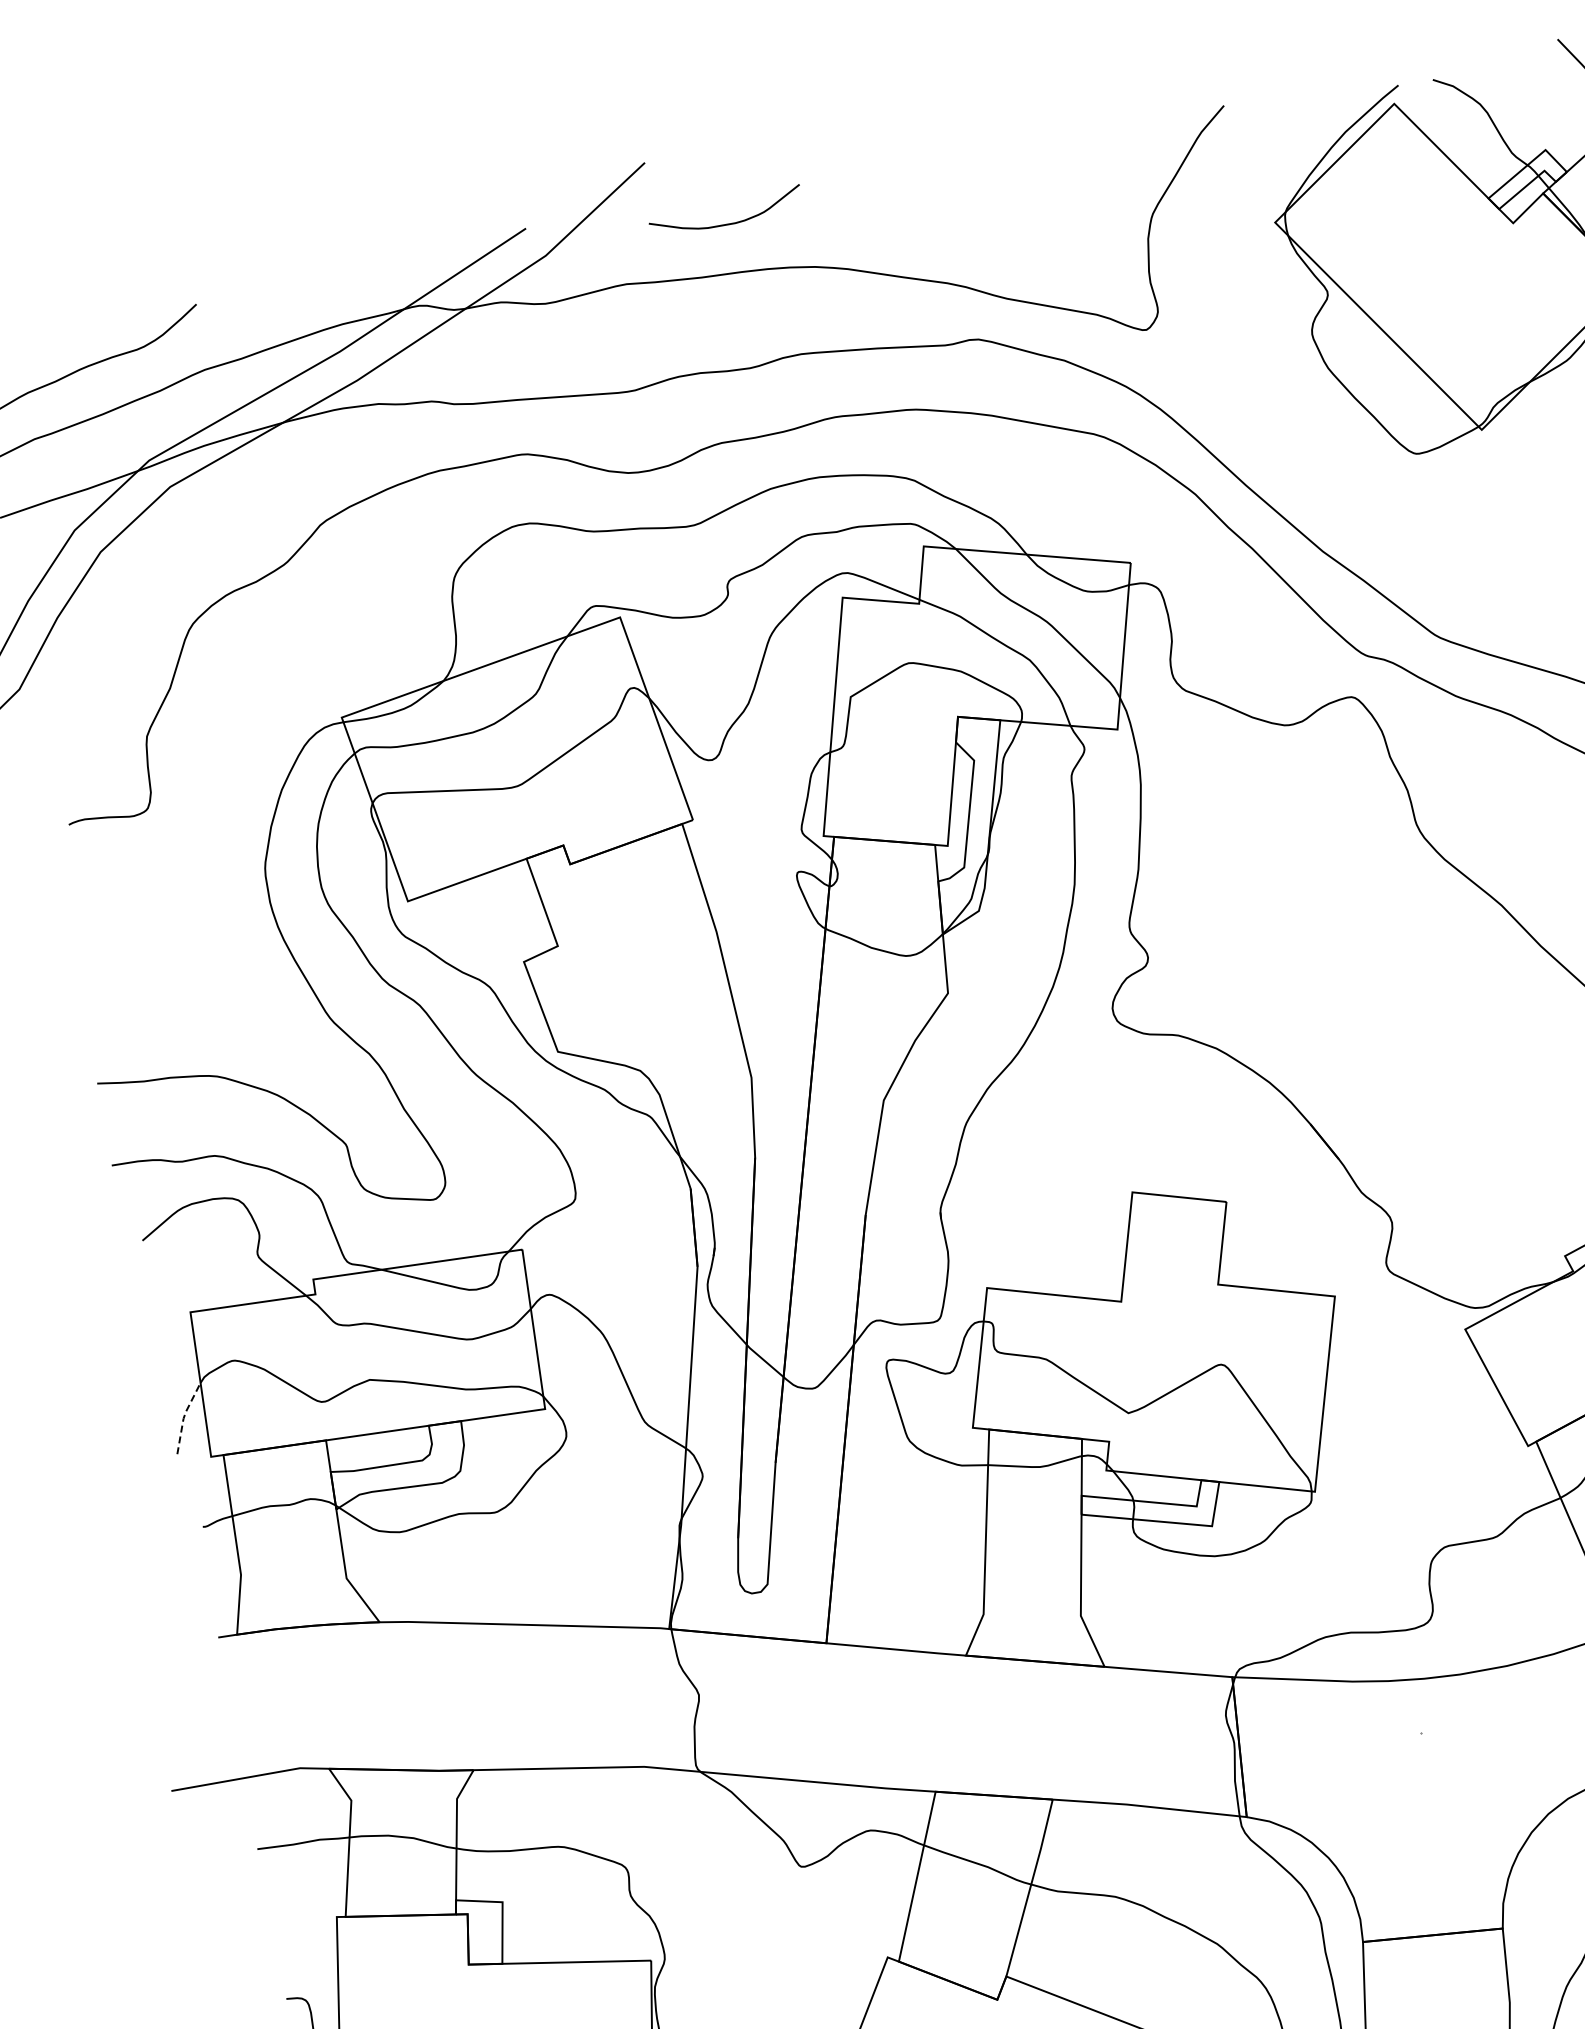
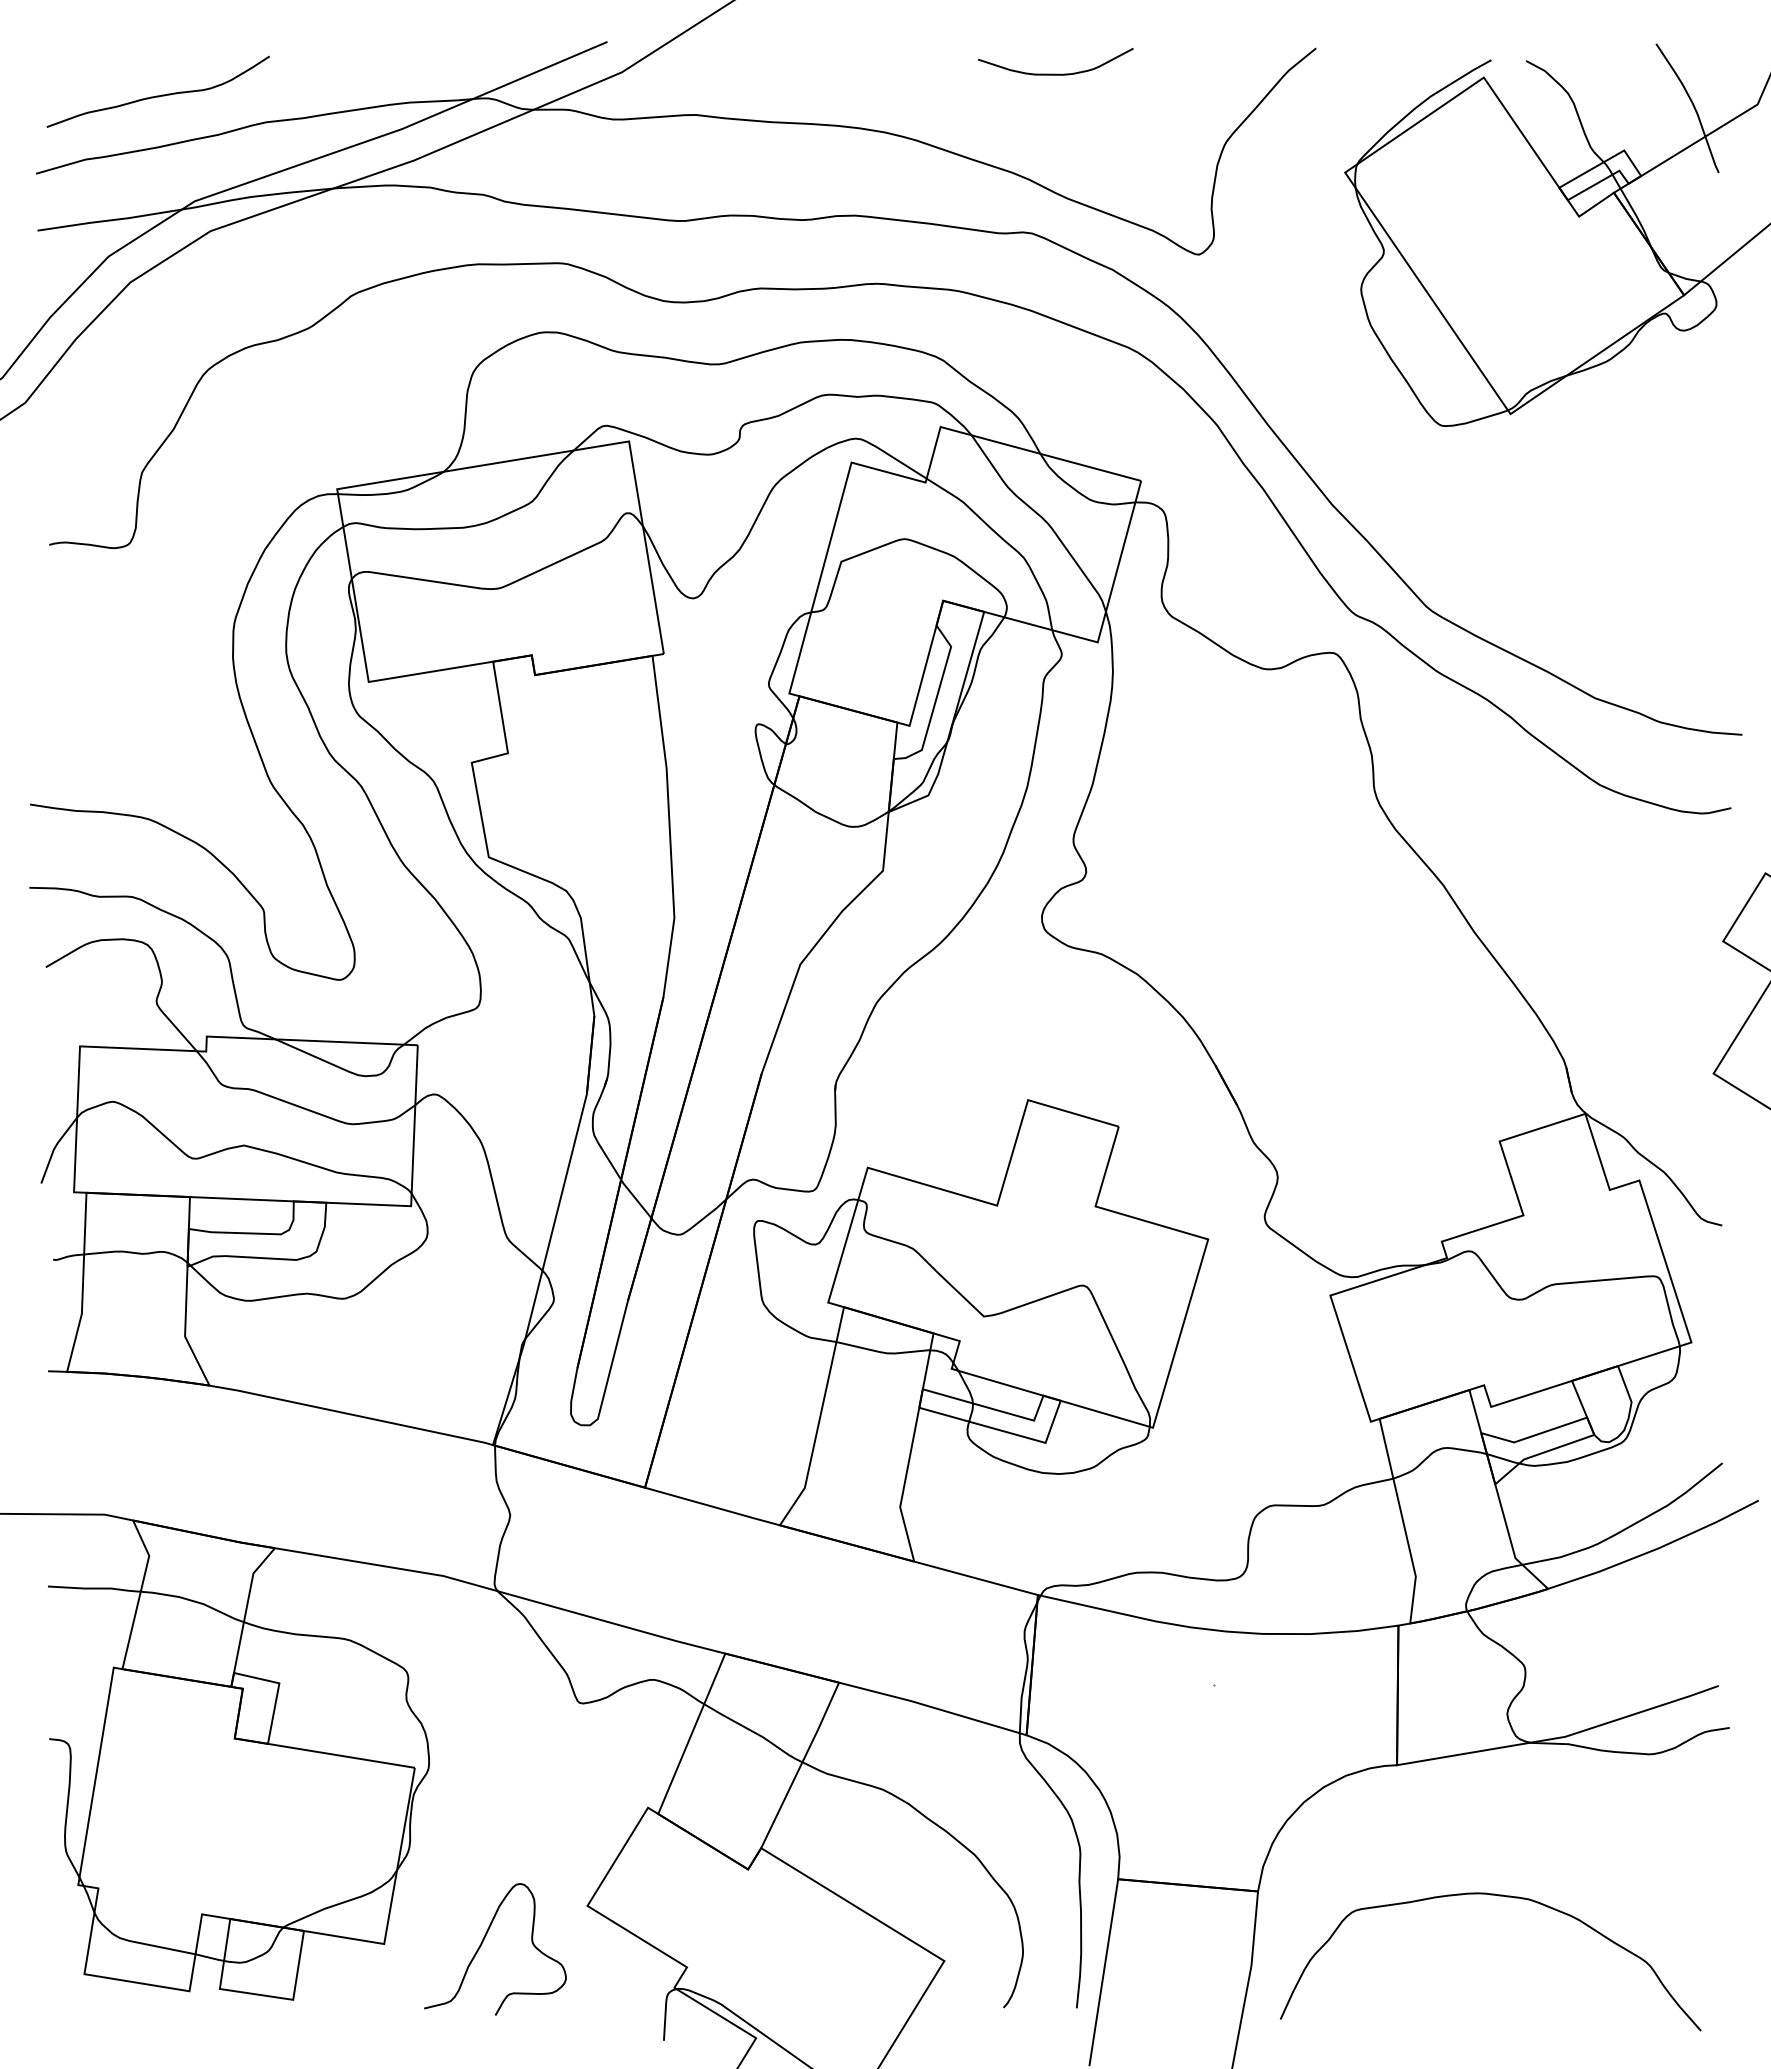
curve: (727, 223) -> (1055, 73), moved
line: (183, 1417) -> (54, 1148), dashed -> solid

